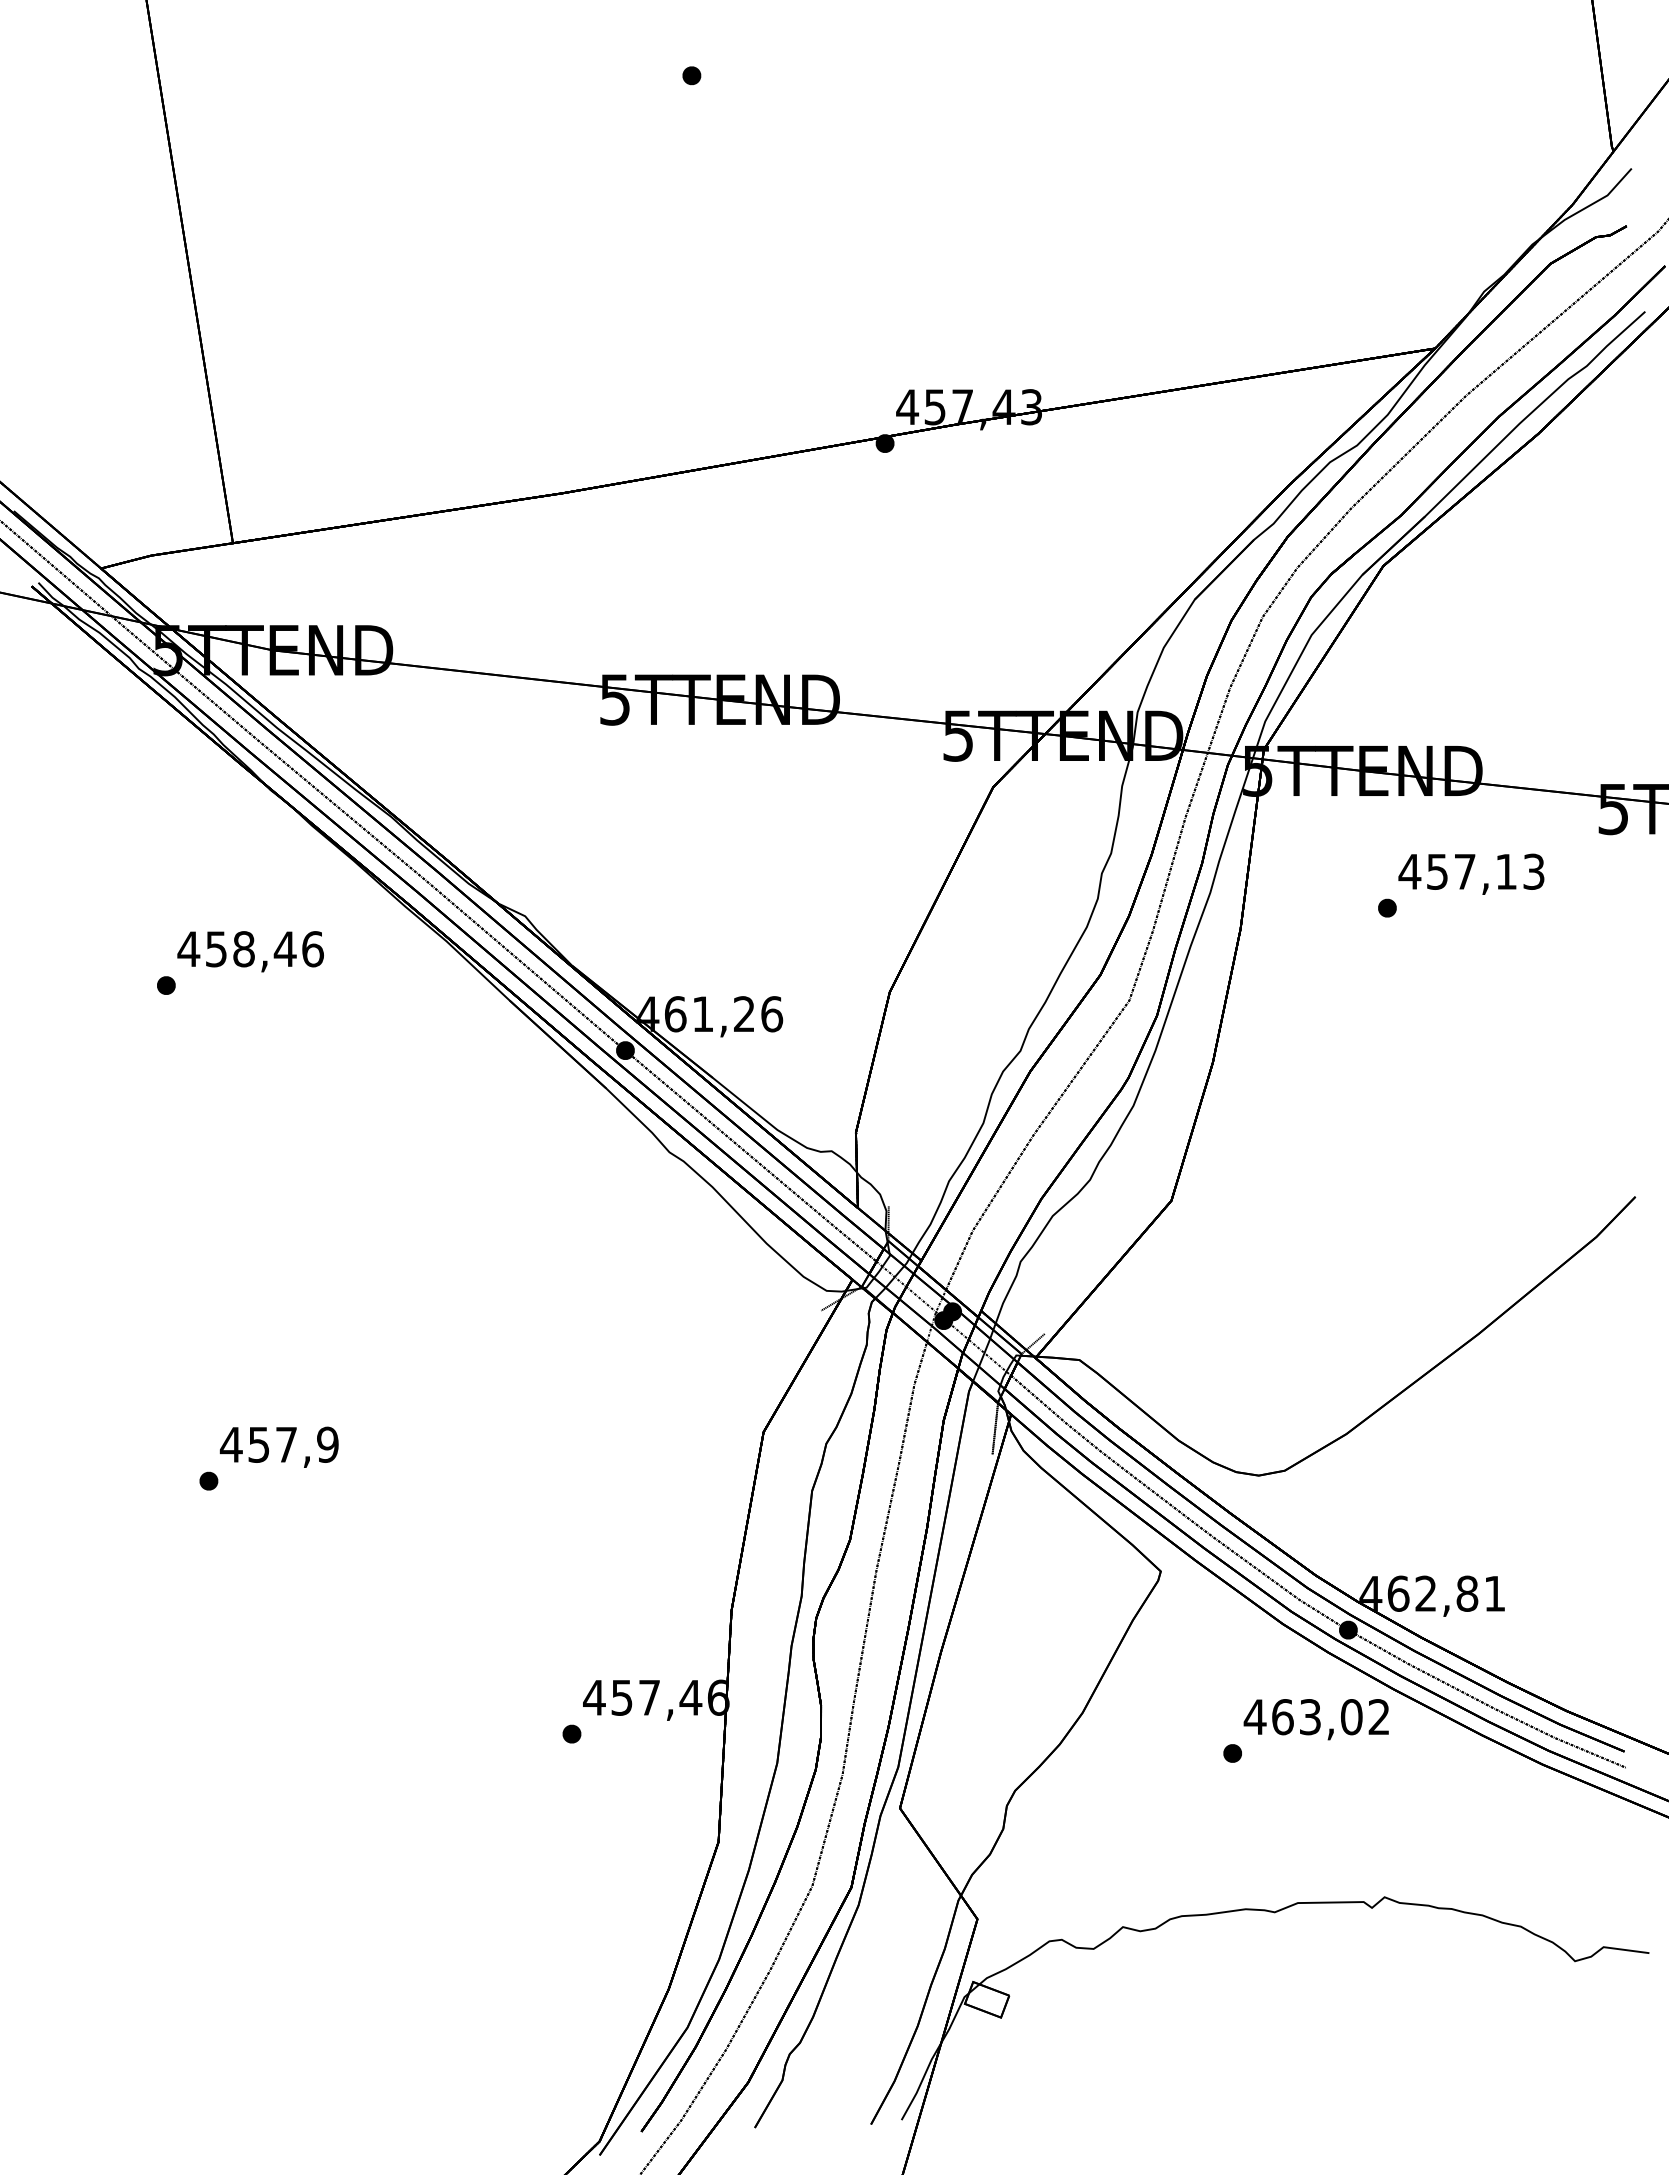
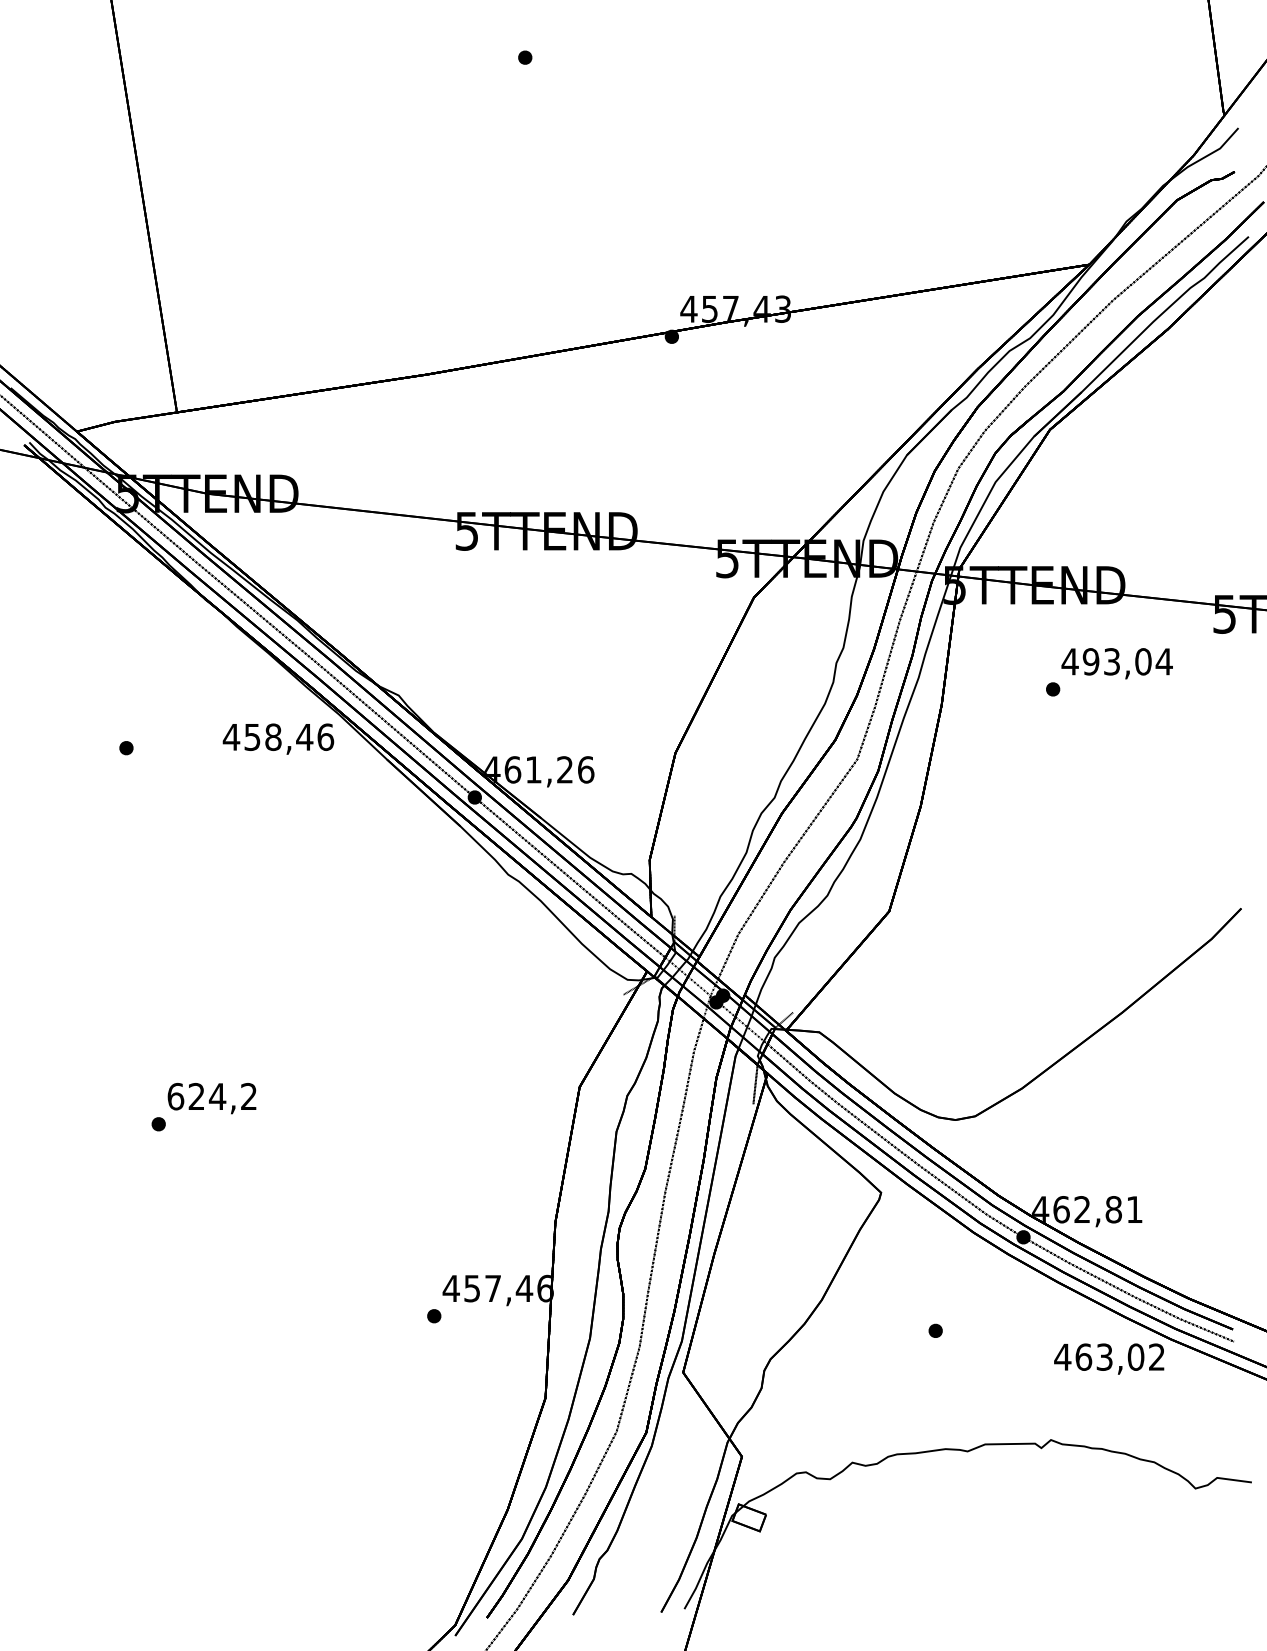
text: (1485, 871) -> (1127, 661), 457,13 -> 493,04
text: (250, 951) -> (278, 738), moved
text: (278, 1444) -> (211, 1096), 457,9 -> 624,2
text: (1315, 1719) -> (1108, 1359), moved

